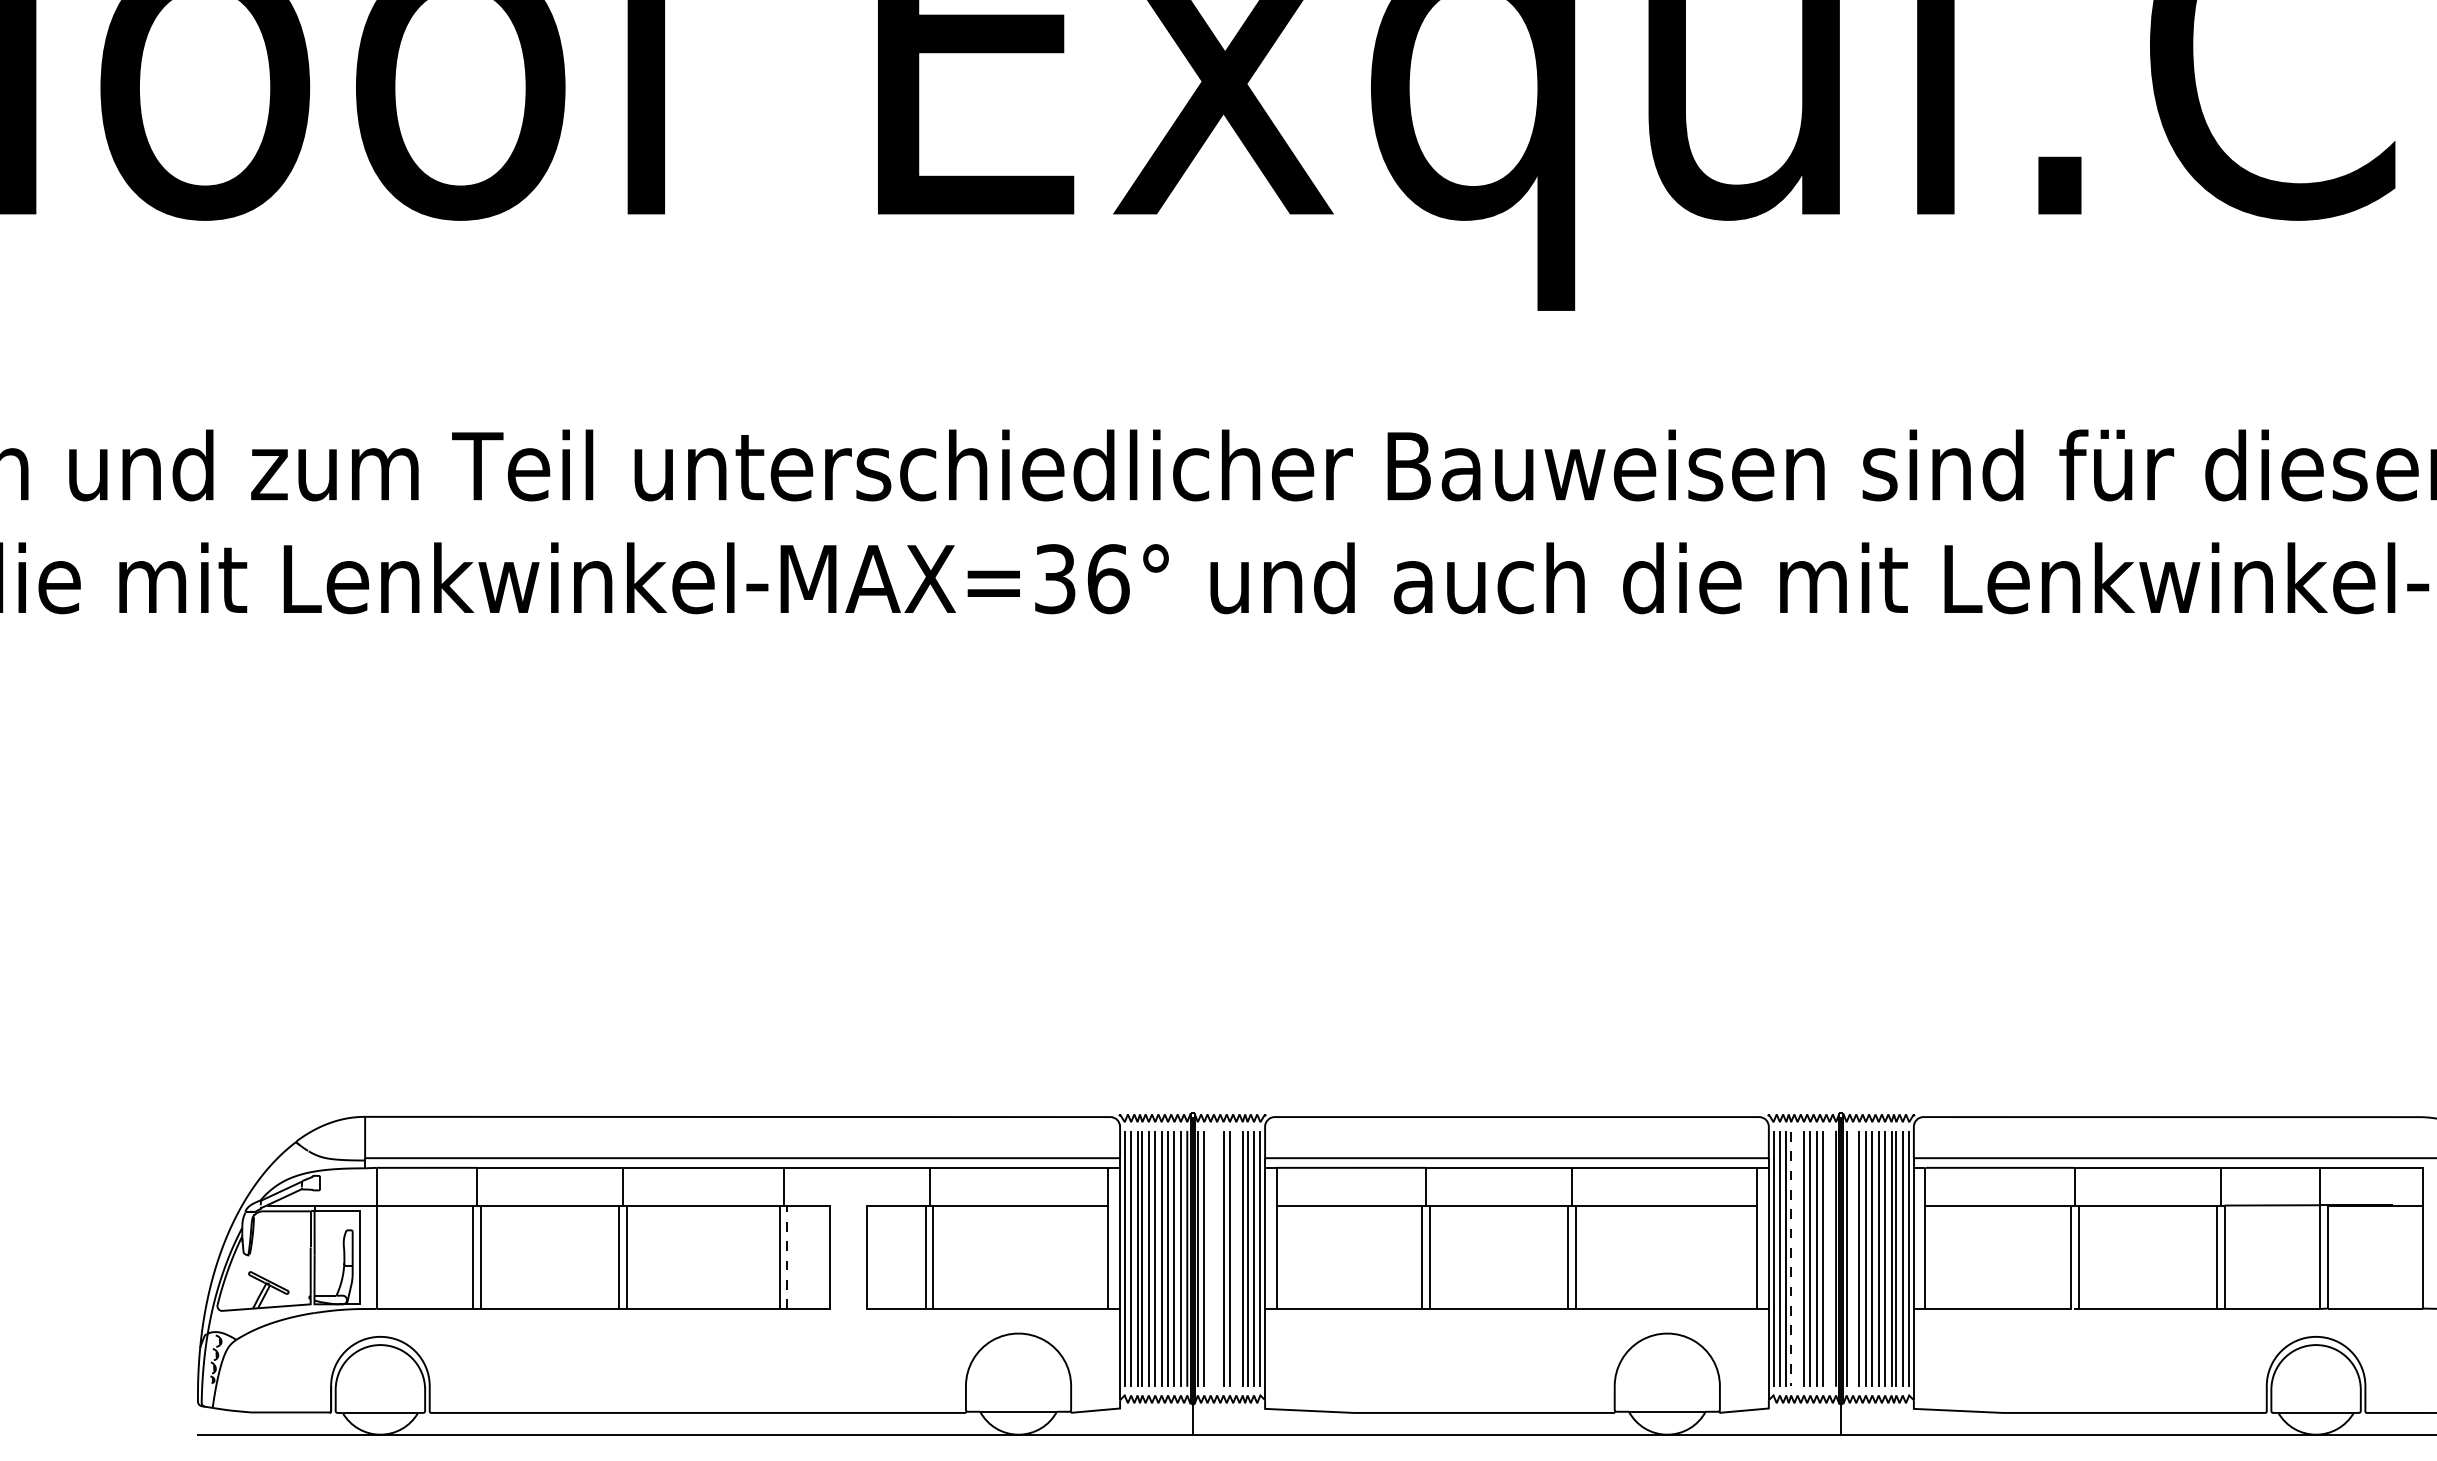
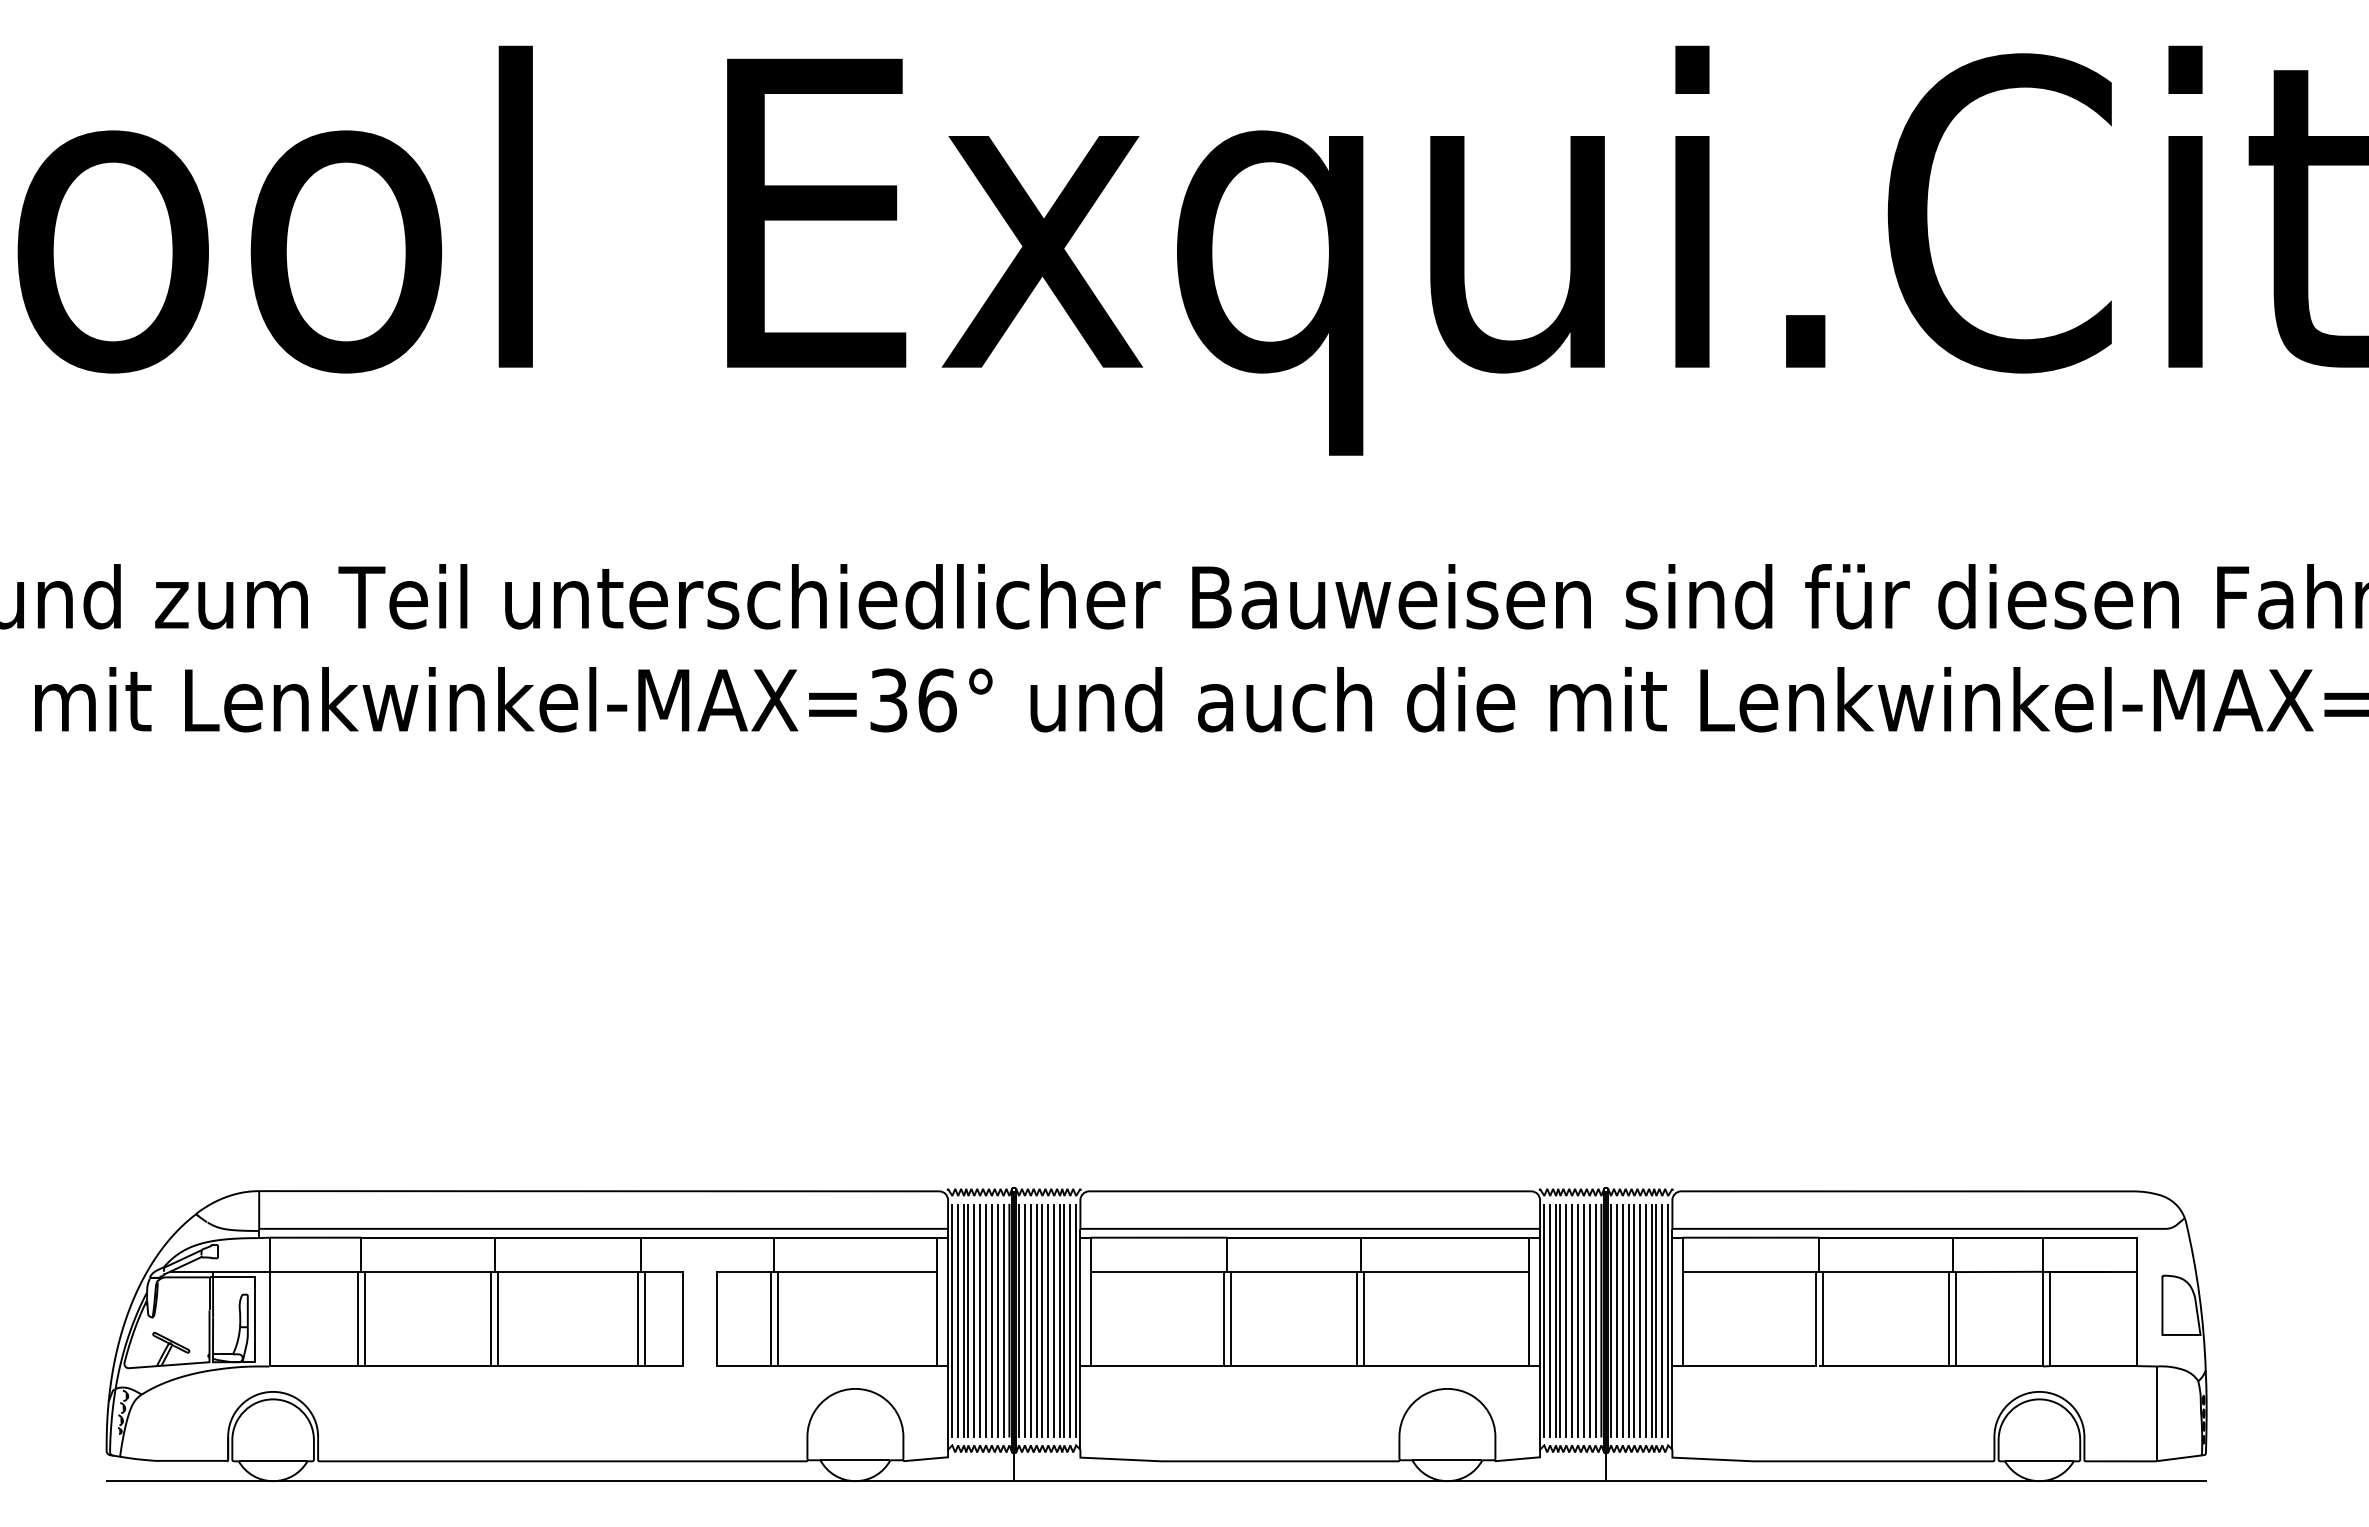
line: (787, 1256) -> (644, 1318), dashed -> solid
line: (1210, 1258) -> (1030, 1320), added
line: (1216, 1258) -> (1036, 1320), added
line: (1236, 1258) -> (1054, 1320), added
line: (1791, 1258) -> (1560, 1320), dashed -> solid
line: (1797, 1258) -> (1566, 1320), added
line: (1829, 1258) -> (1595, 1320), added
line: (1852, 1258) -> (1616, 1320), added

